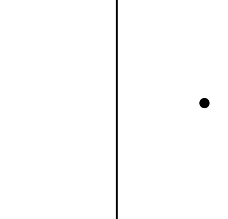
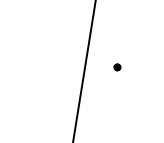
part: (204, 102) -> (117, 66), moved

